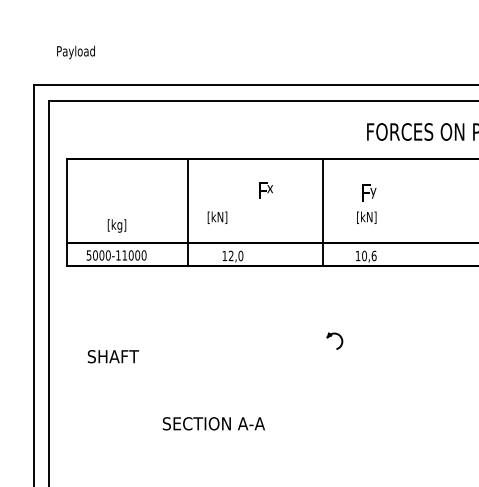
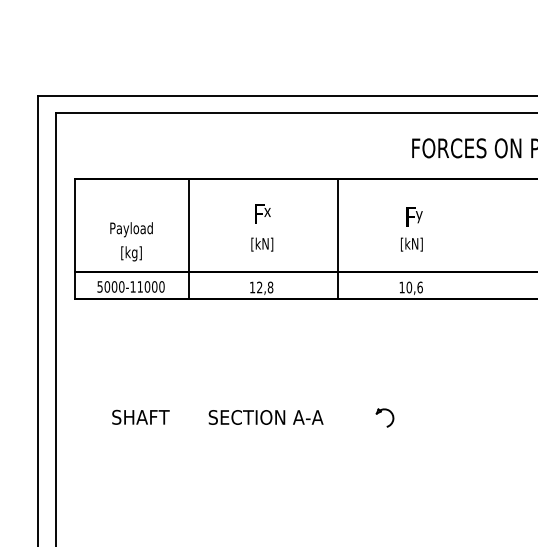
text: (75, 52) -> (130, 229), moved
text: (265, 190) -> (262, 214), moved
line: (187, 212) -> (188, 238), moved
line: (323, 212) -> (338, 238), moved
text: (217, 217) -> (262, 244), moved
text: (240, 255) -> (270, 286), 12,0 -> 12,8
part: (334, 340) -> (384, 417), moved
text: (112, 356) -> (139, 417), moved
text: (213, 423) -> (265, 417), moved

